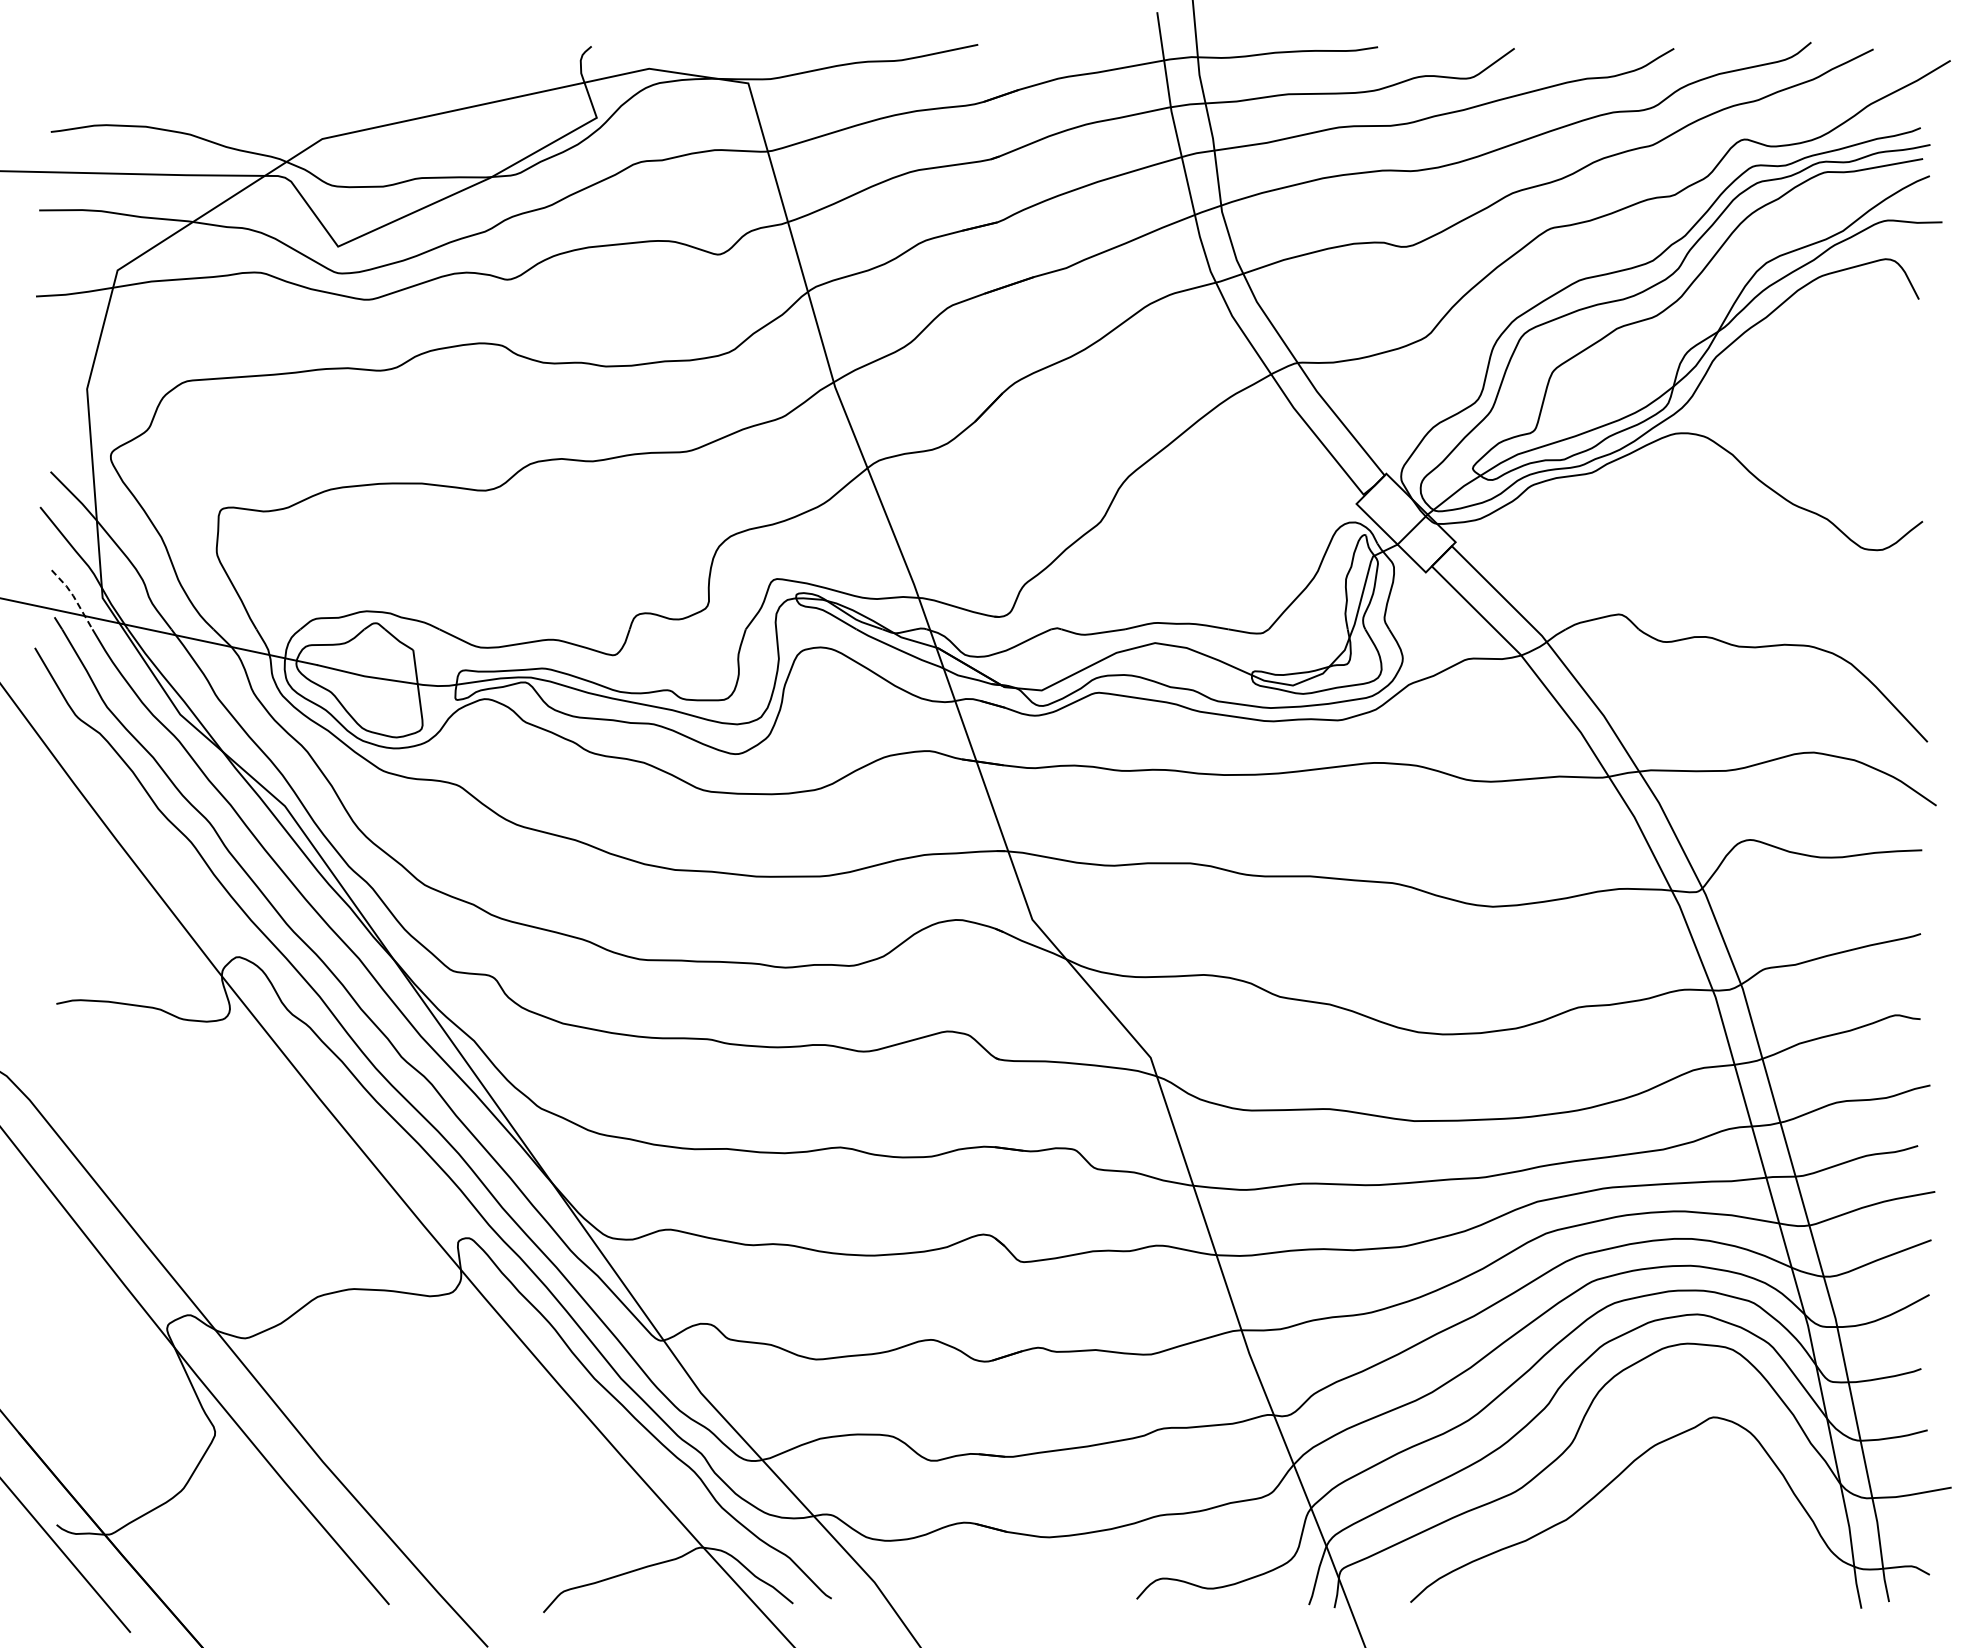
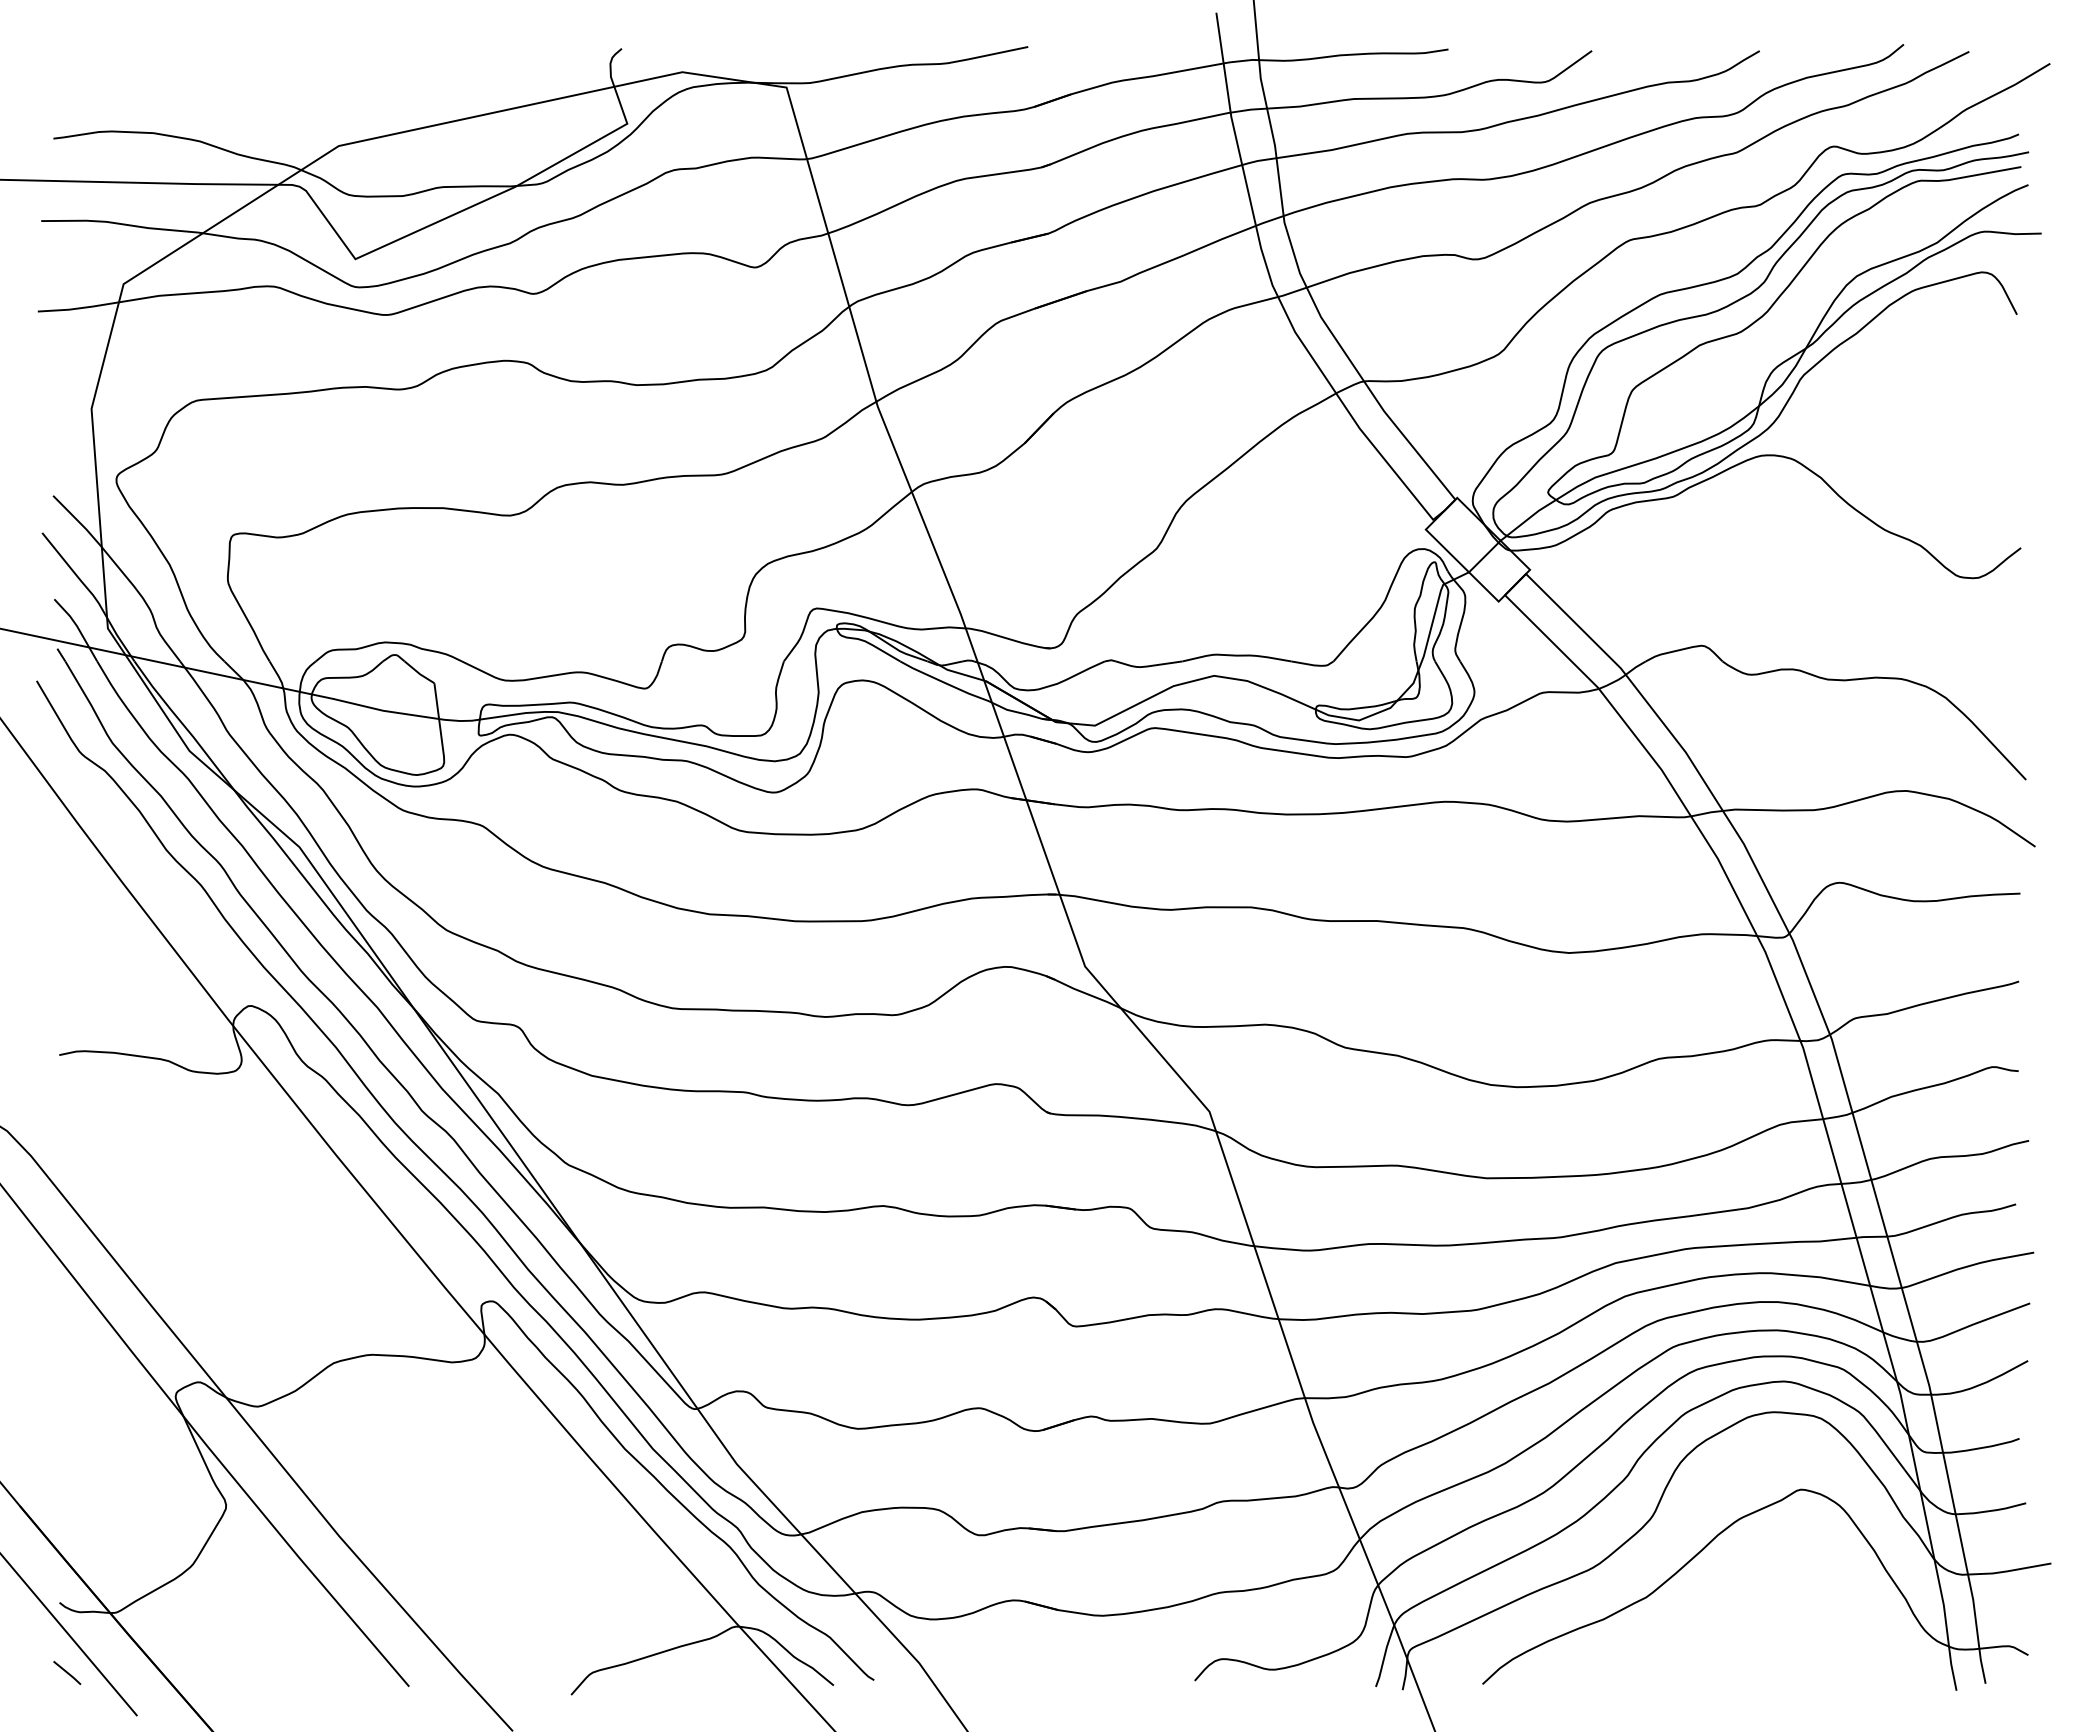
line: (74, 597) -> (78, 627), dashed -> solid
line: (64, 1591) -> (67, 1672), added

